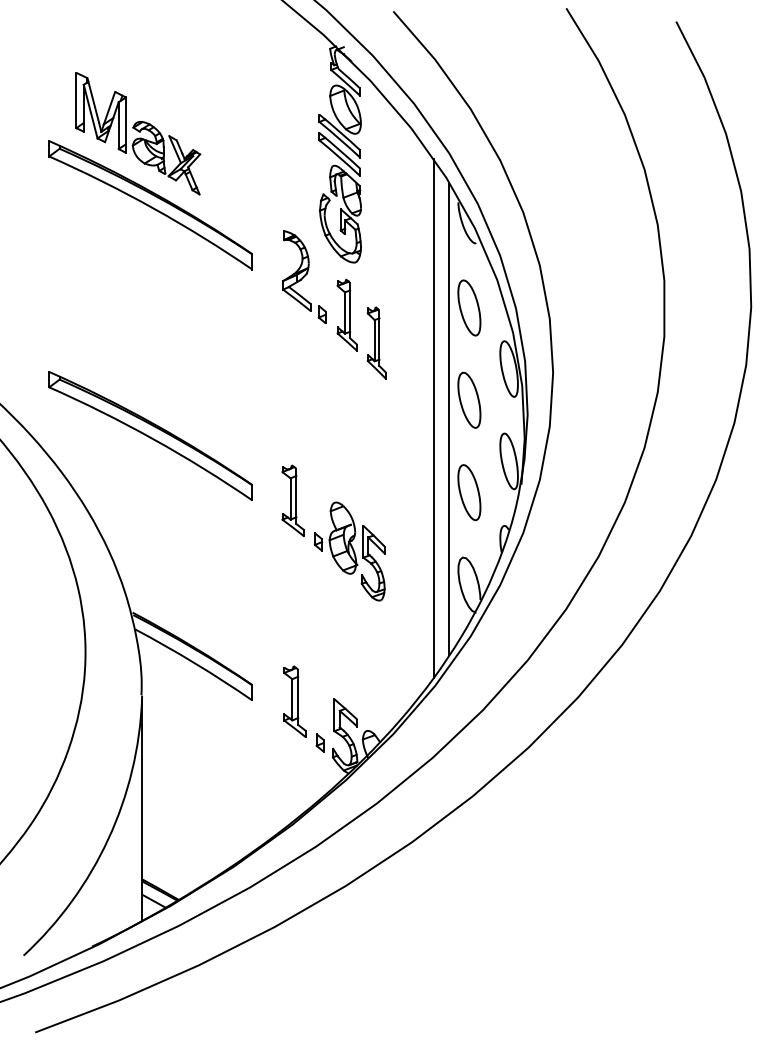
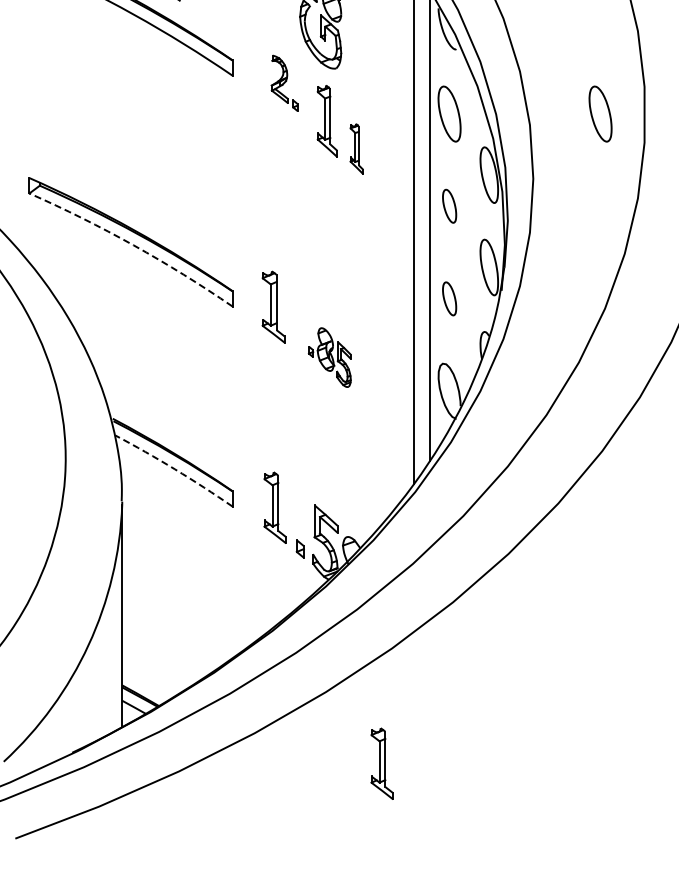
part: (304, 276) -> (284, 82), size x0.6
part: (620, 307) -> (600, 113), added
part: (376, 342) -> (356, 148), size x0.7
part: (469, 399) -> (449, 205), size x0.6
arc: (153, 439) -> (133, 245), solid -> dashed
part: (469, 492) -> (449, 298), size x0.6
part: (349, 551) -> (329, 357), size x0.6
arc: (194, 663) -> (174, 469), solid -> dashed
part: (401, 957) -> (381, 763), added

